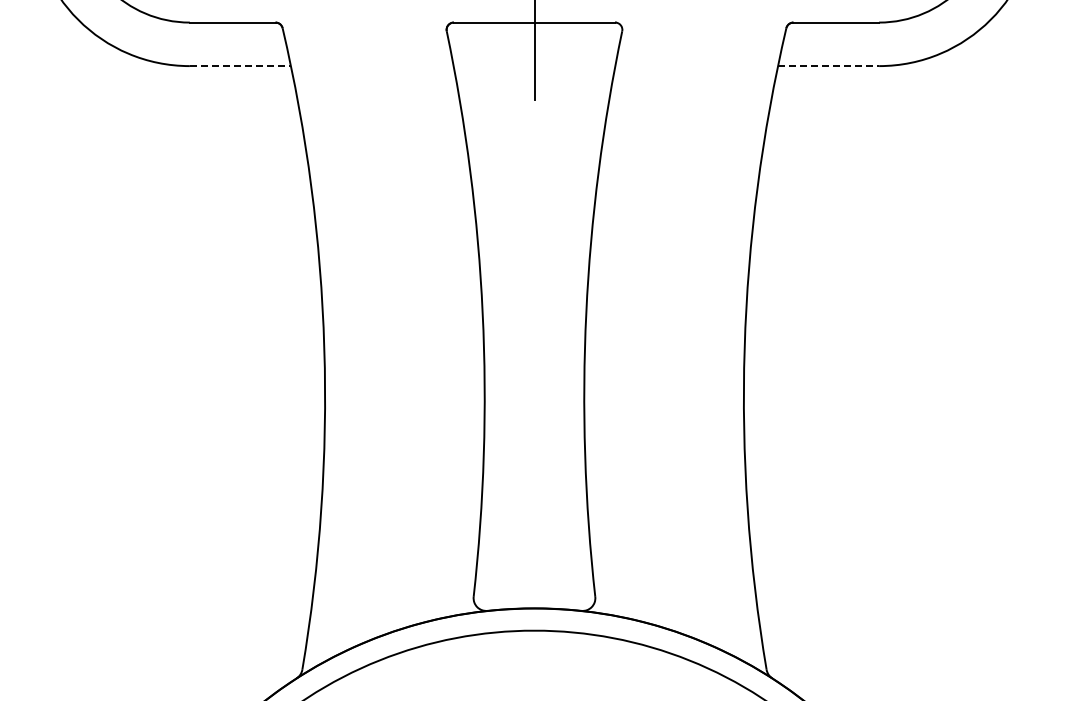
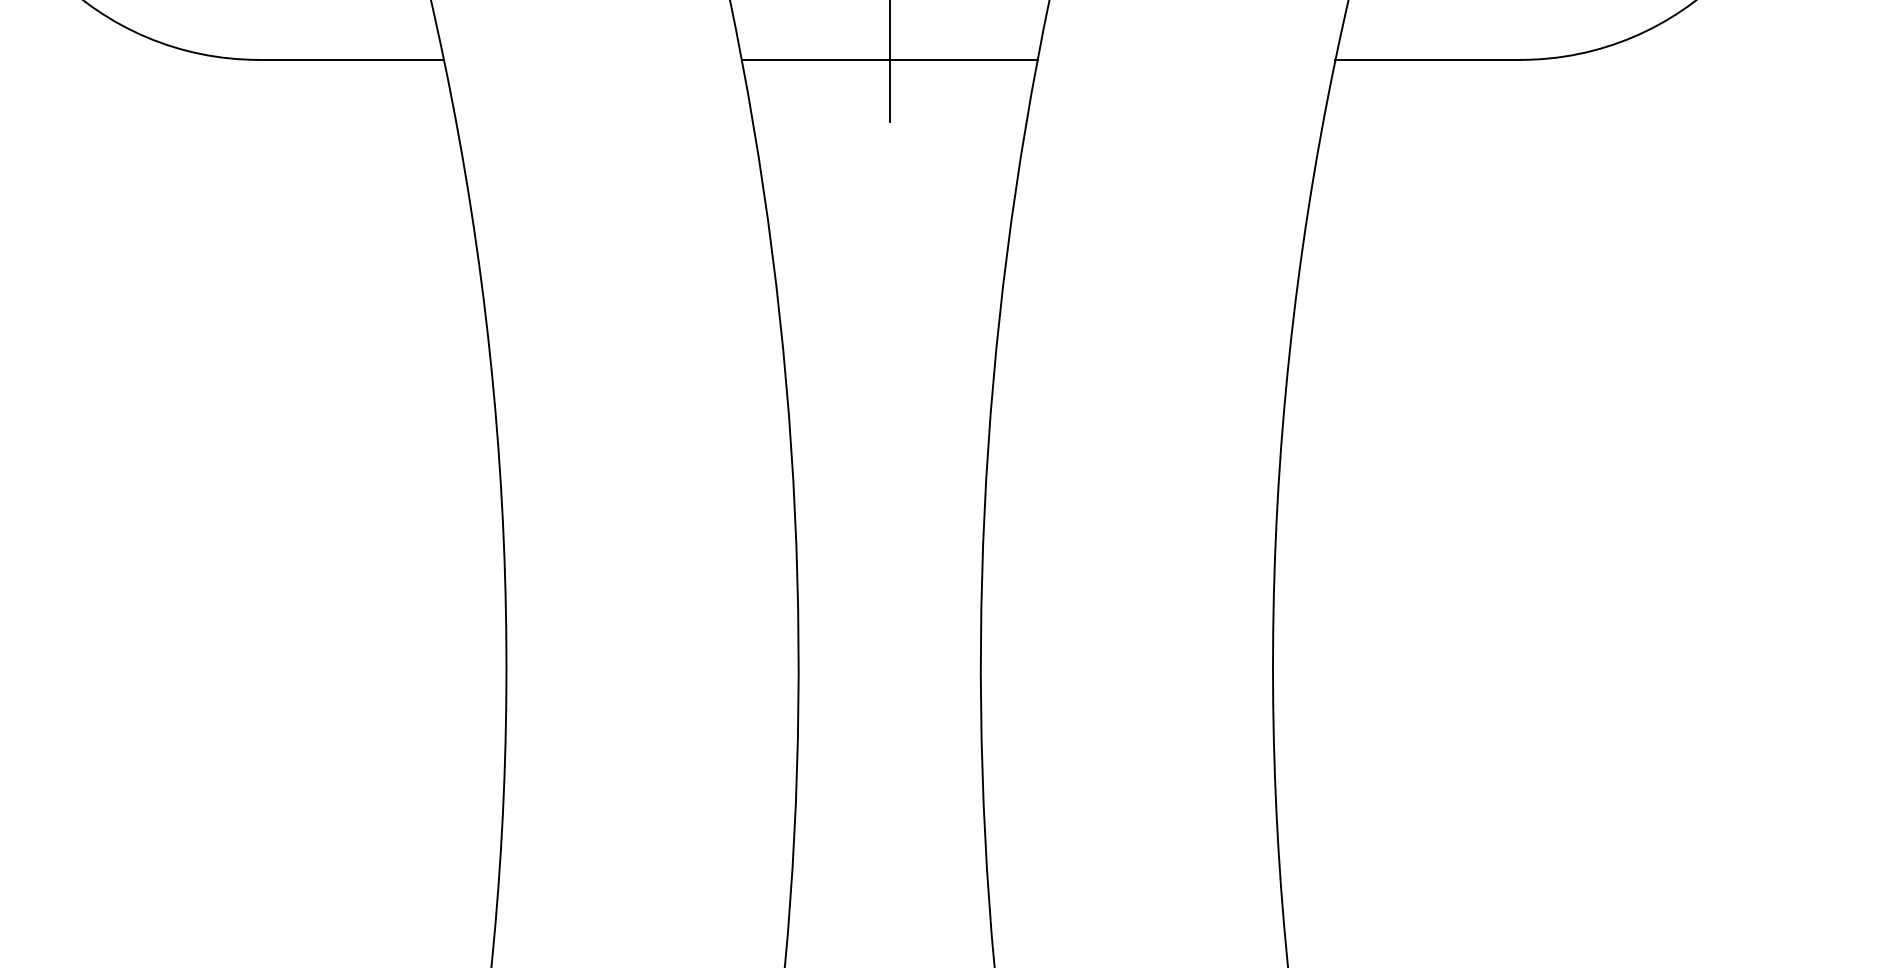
line: (240, 66) -> (351, 60), dashed -> solid
line: (534, 66) -> (889, 60), added
line: (828, 66) -> (1427, 60), dashed -> solid

